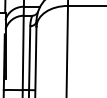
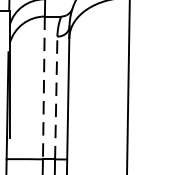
line: (23, 53) -> (44, 89), solid -> dashed
line: (29, 58) -> (55, 98), solid -> dashed

